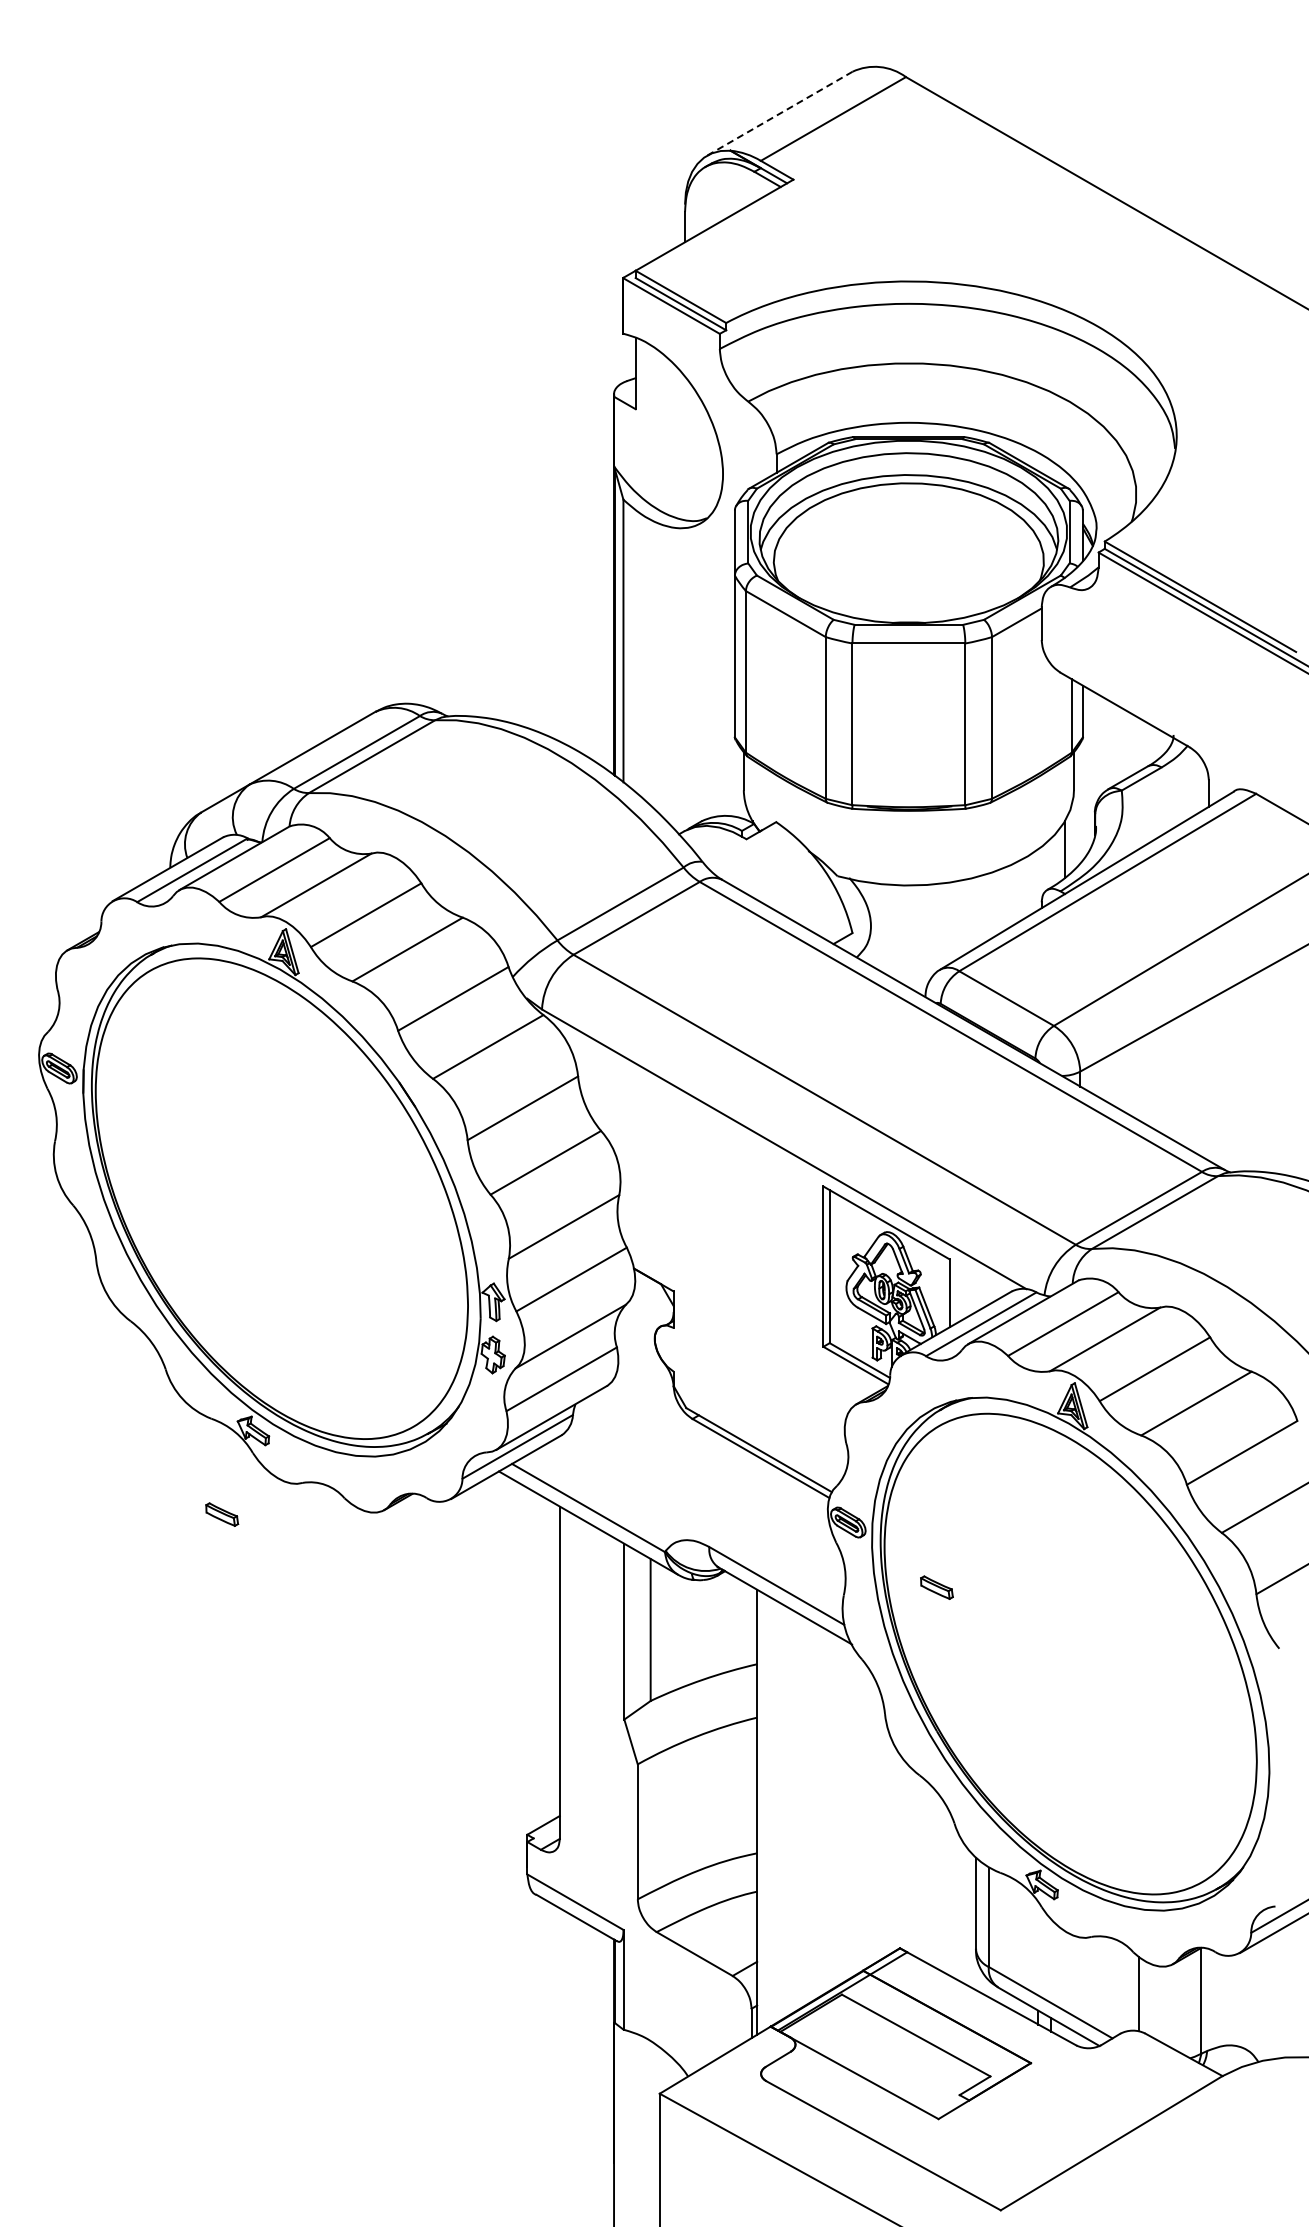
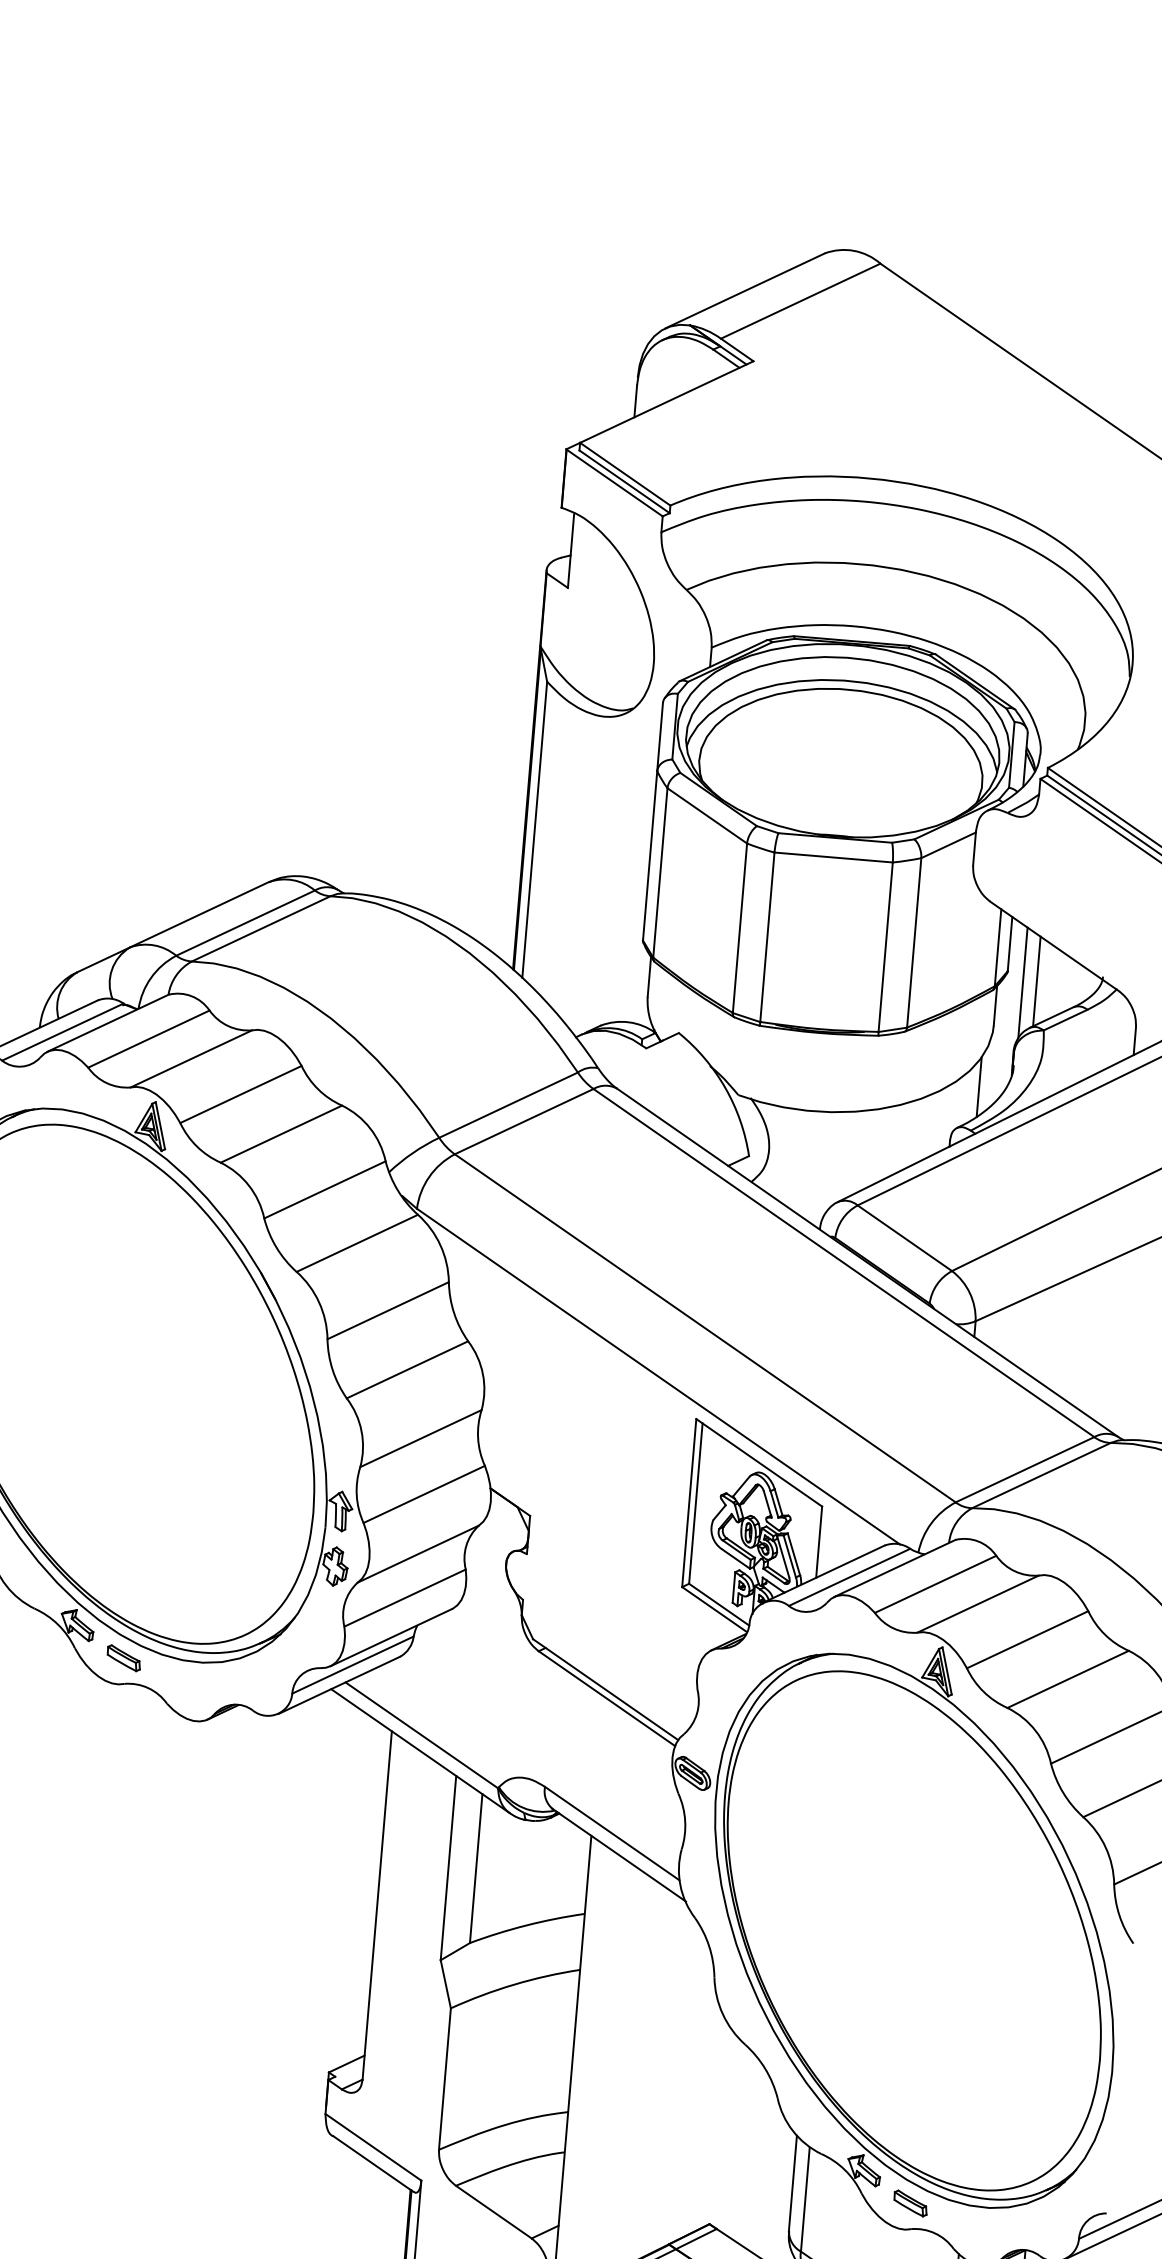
line: (779, 113) -> (744, 290), dashed -> solid
line: (1111, 744) -> (1037, 981), added
line: (1098, 747) -> (1023, 983), added
part: (222, 1514) -> (124, 1658), moved
part: (936, 1587) -> (910, 2203), moved

